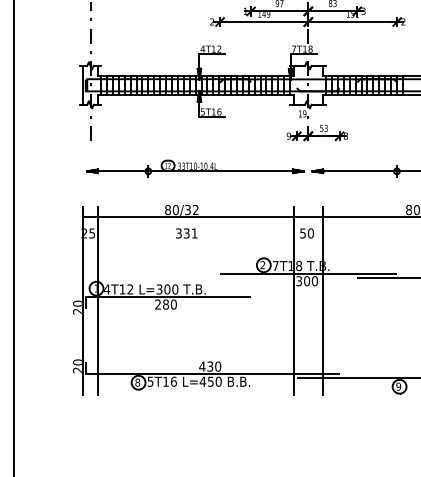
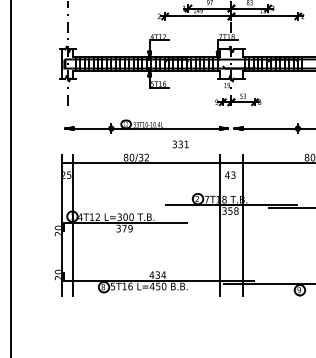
text: (186, 233) -> (180, 144), moved
text: (306, 233) -> (230, 175), 50 -> 43
text: (310, 281) -> (233, 211), 300 -> 358
text: (165, 304) -> (124, 228), 280 -> 379
text: (217, 366) -> (163, 275), 430 -> 434

